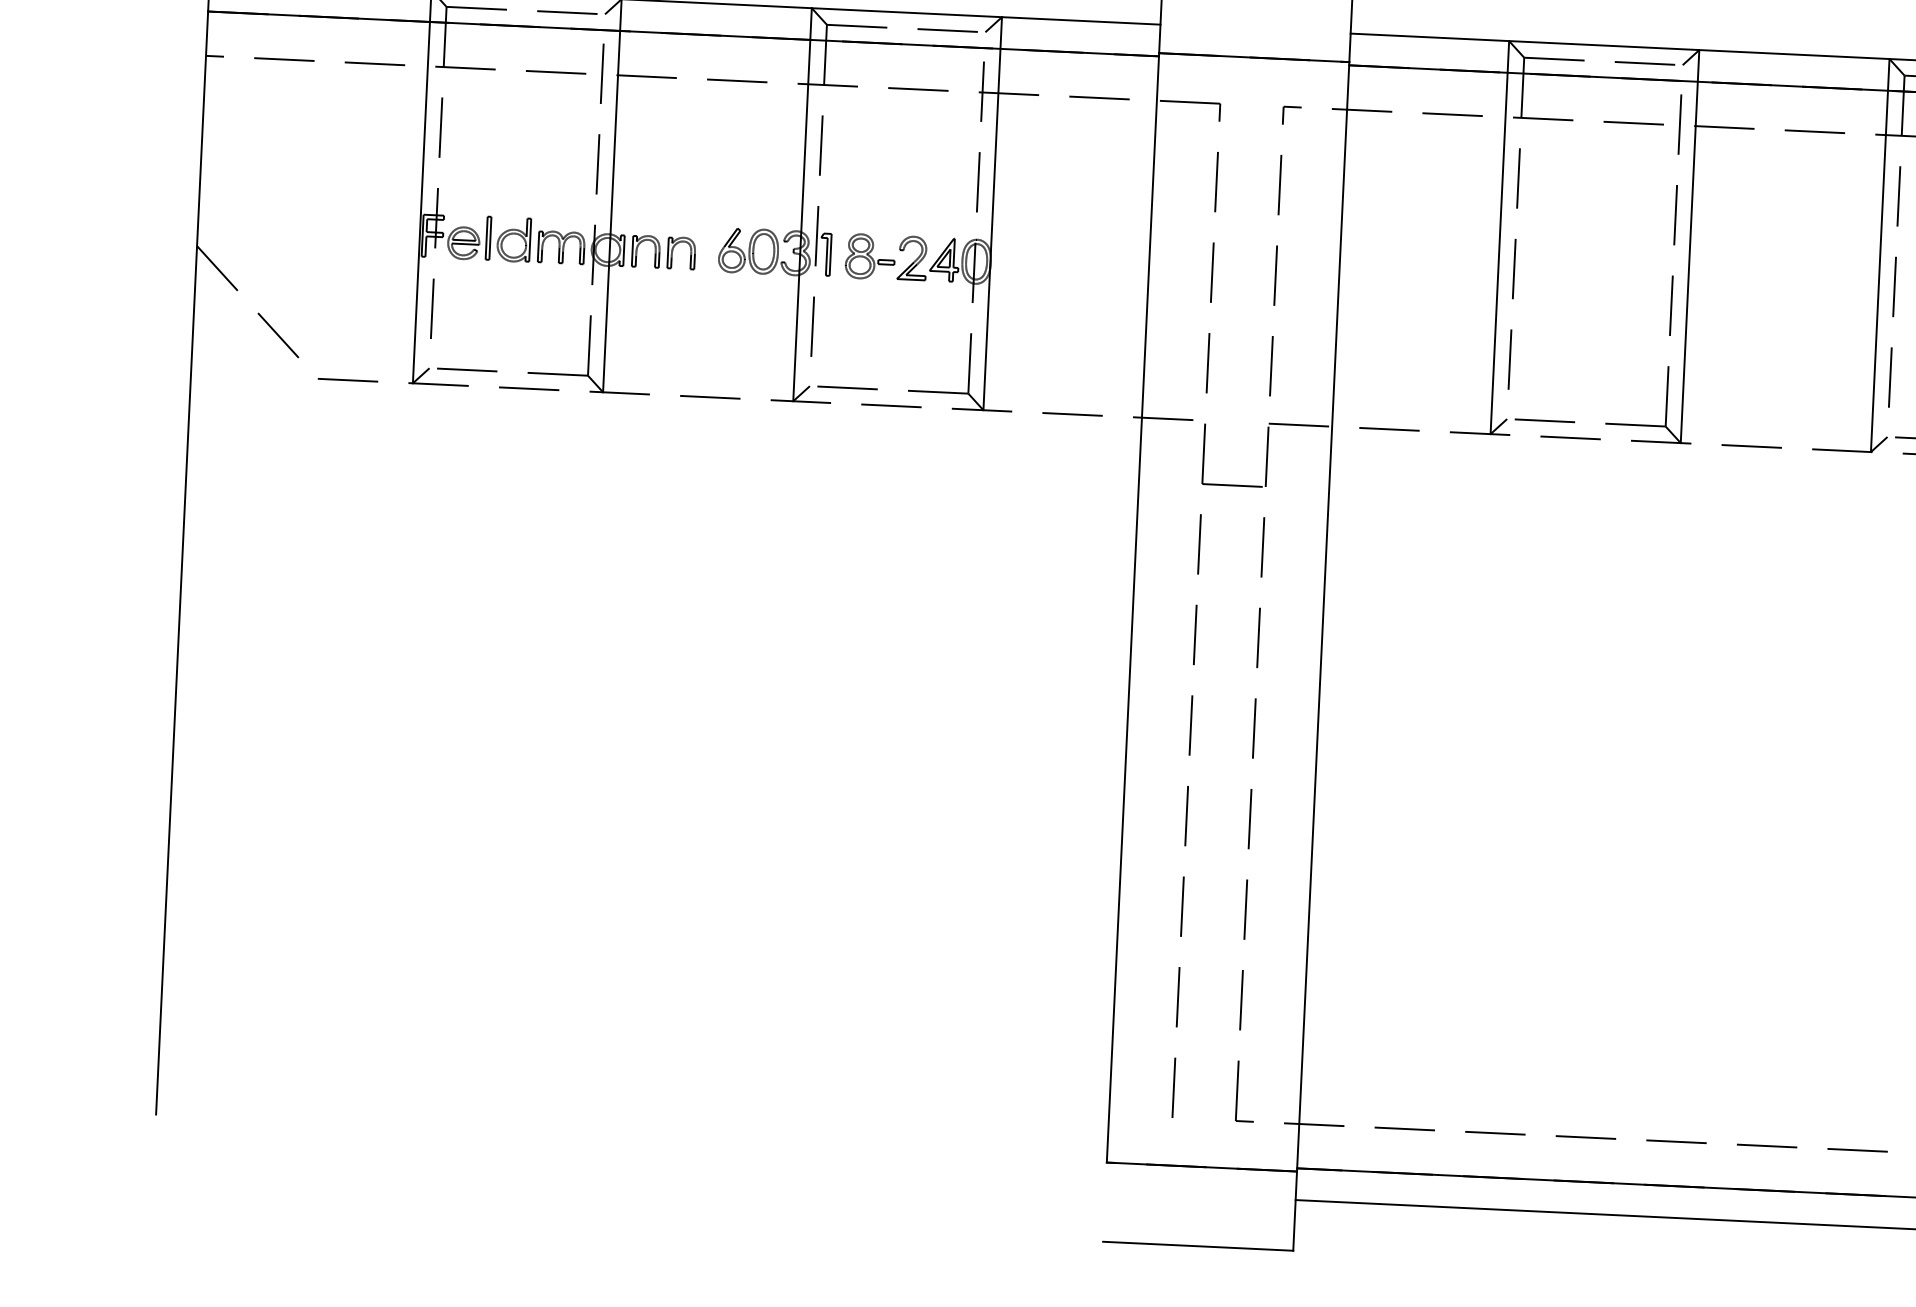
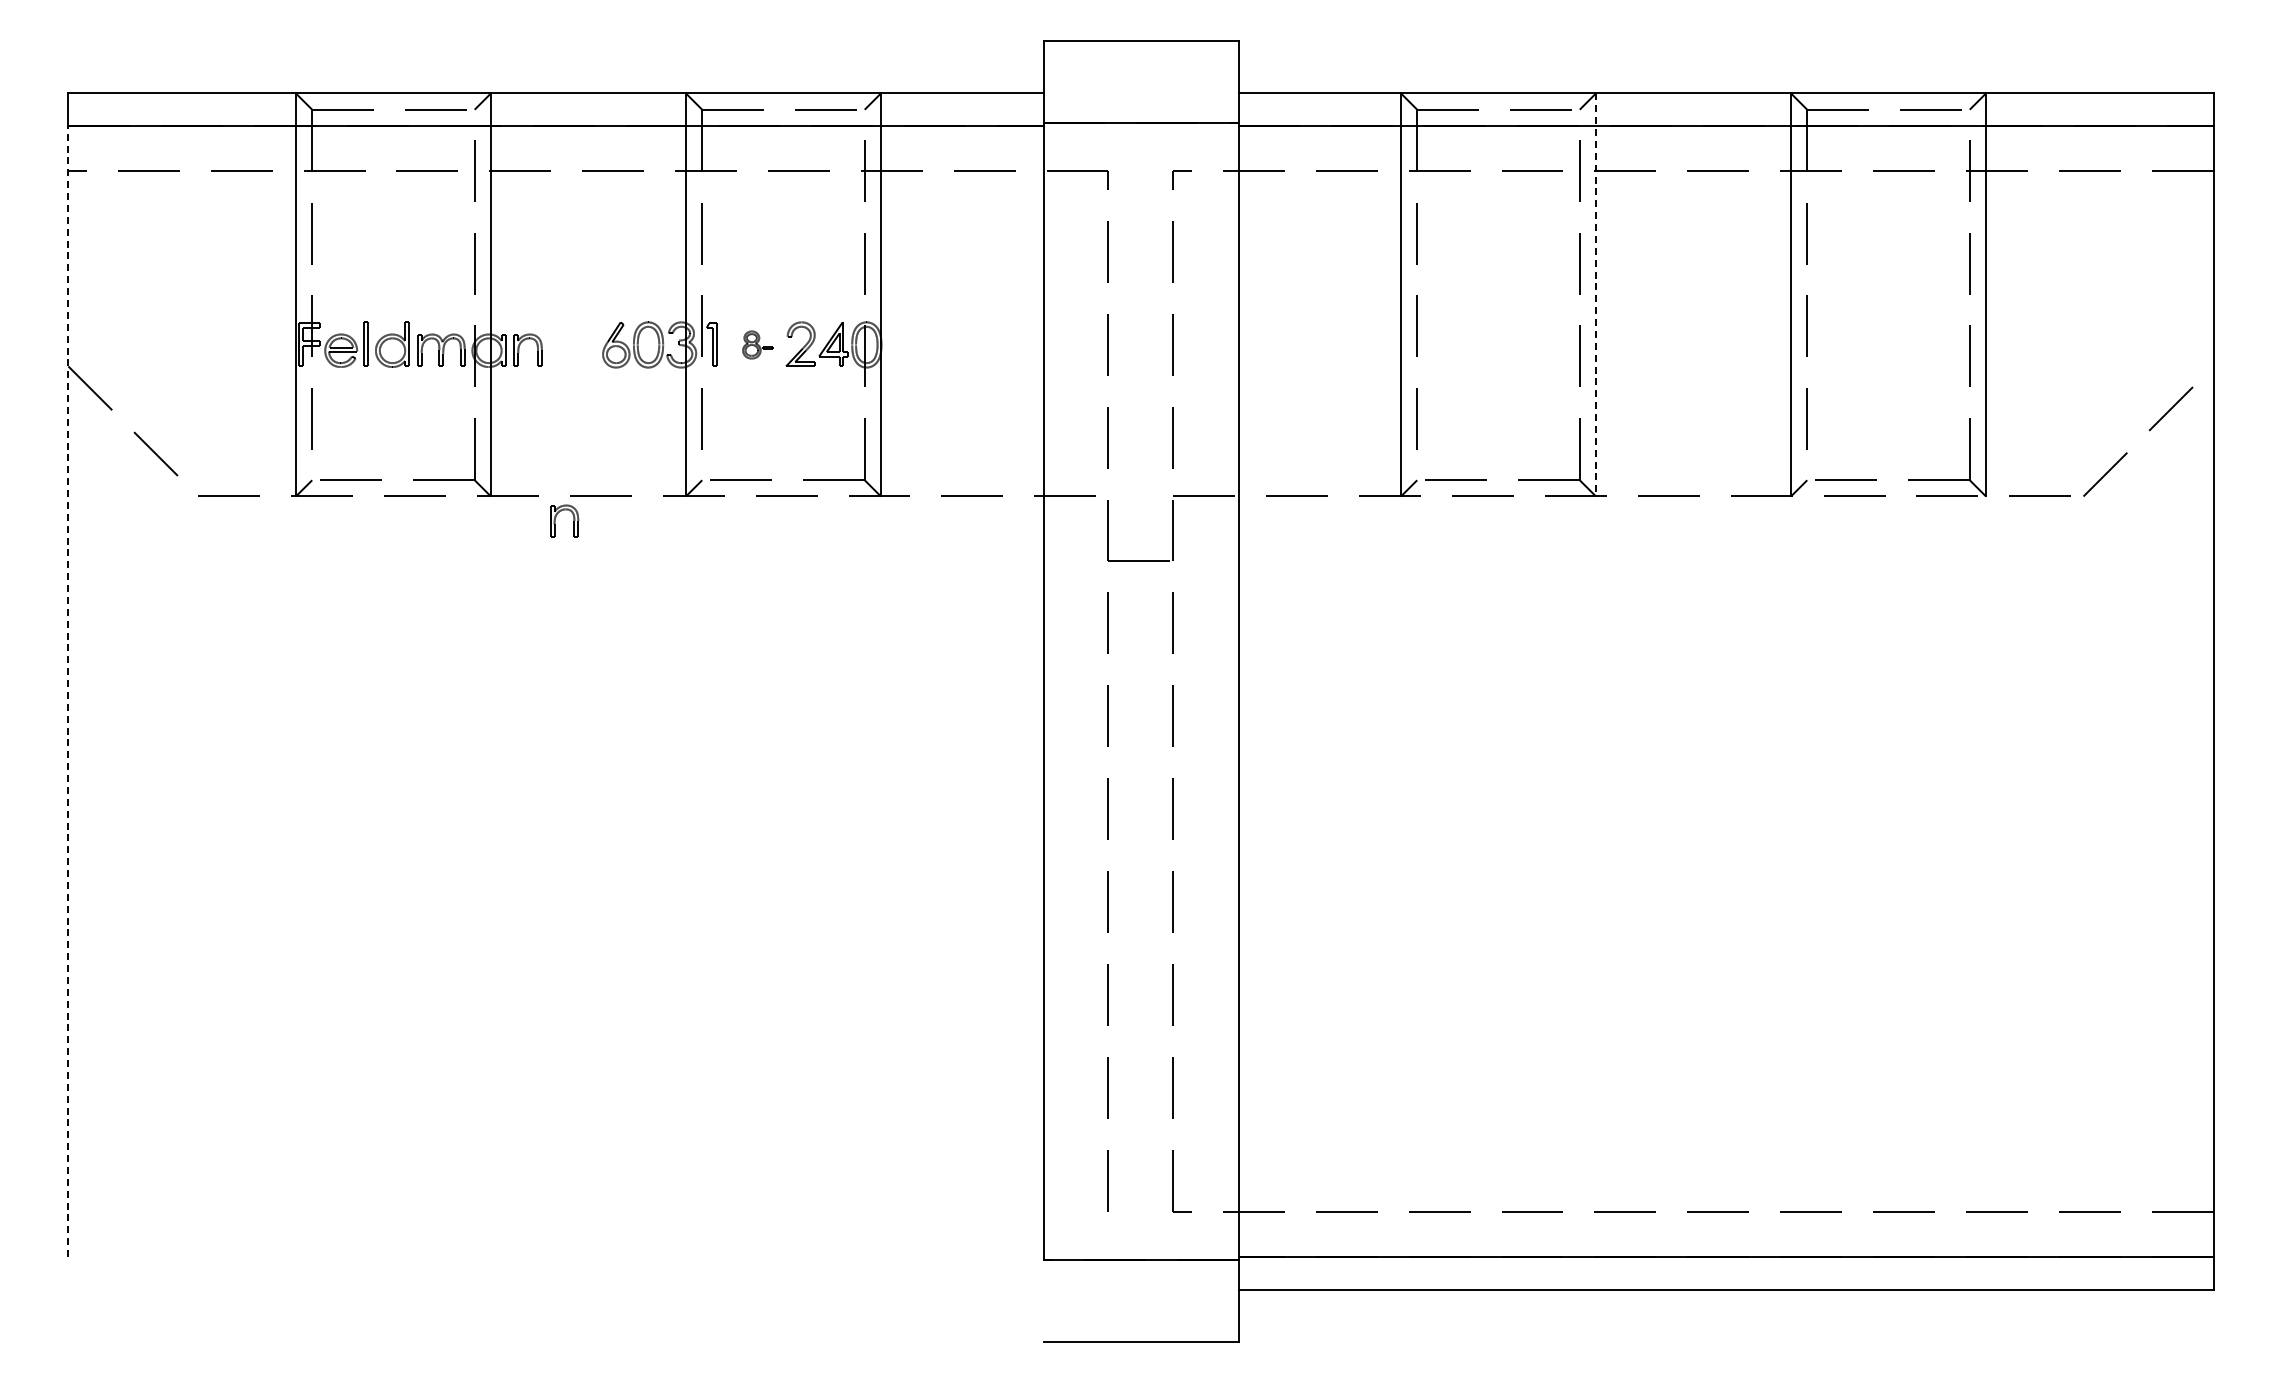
line: (1690, 246) -> (1596, 294), solid -> dashed
part: (673, 249) -> (556, 517), moved
part: (870, 256) -> (757, 344), size x0.6
line: (182, 563) -> (68, 691), solid -> dashed

